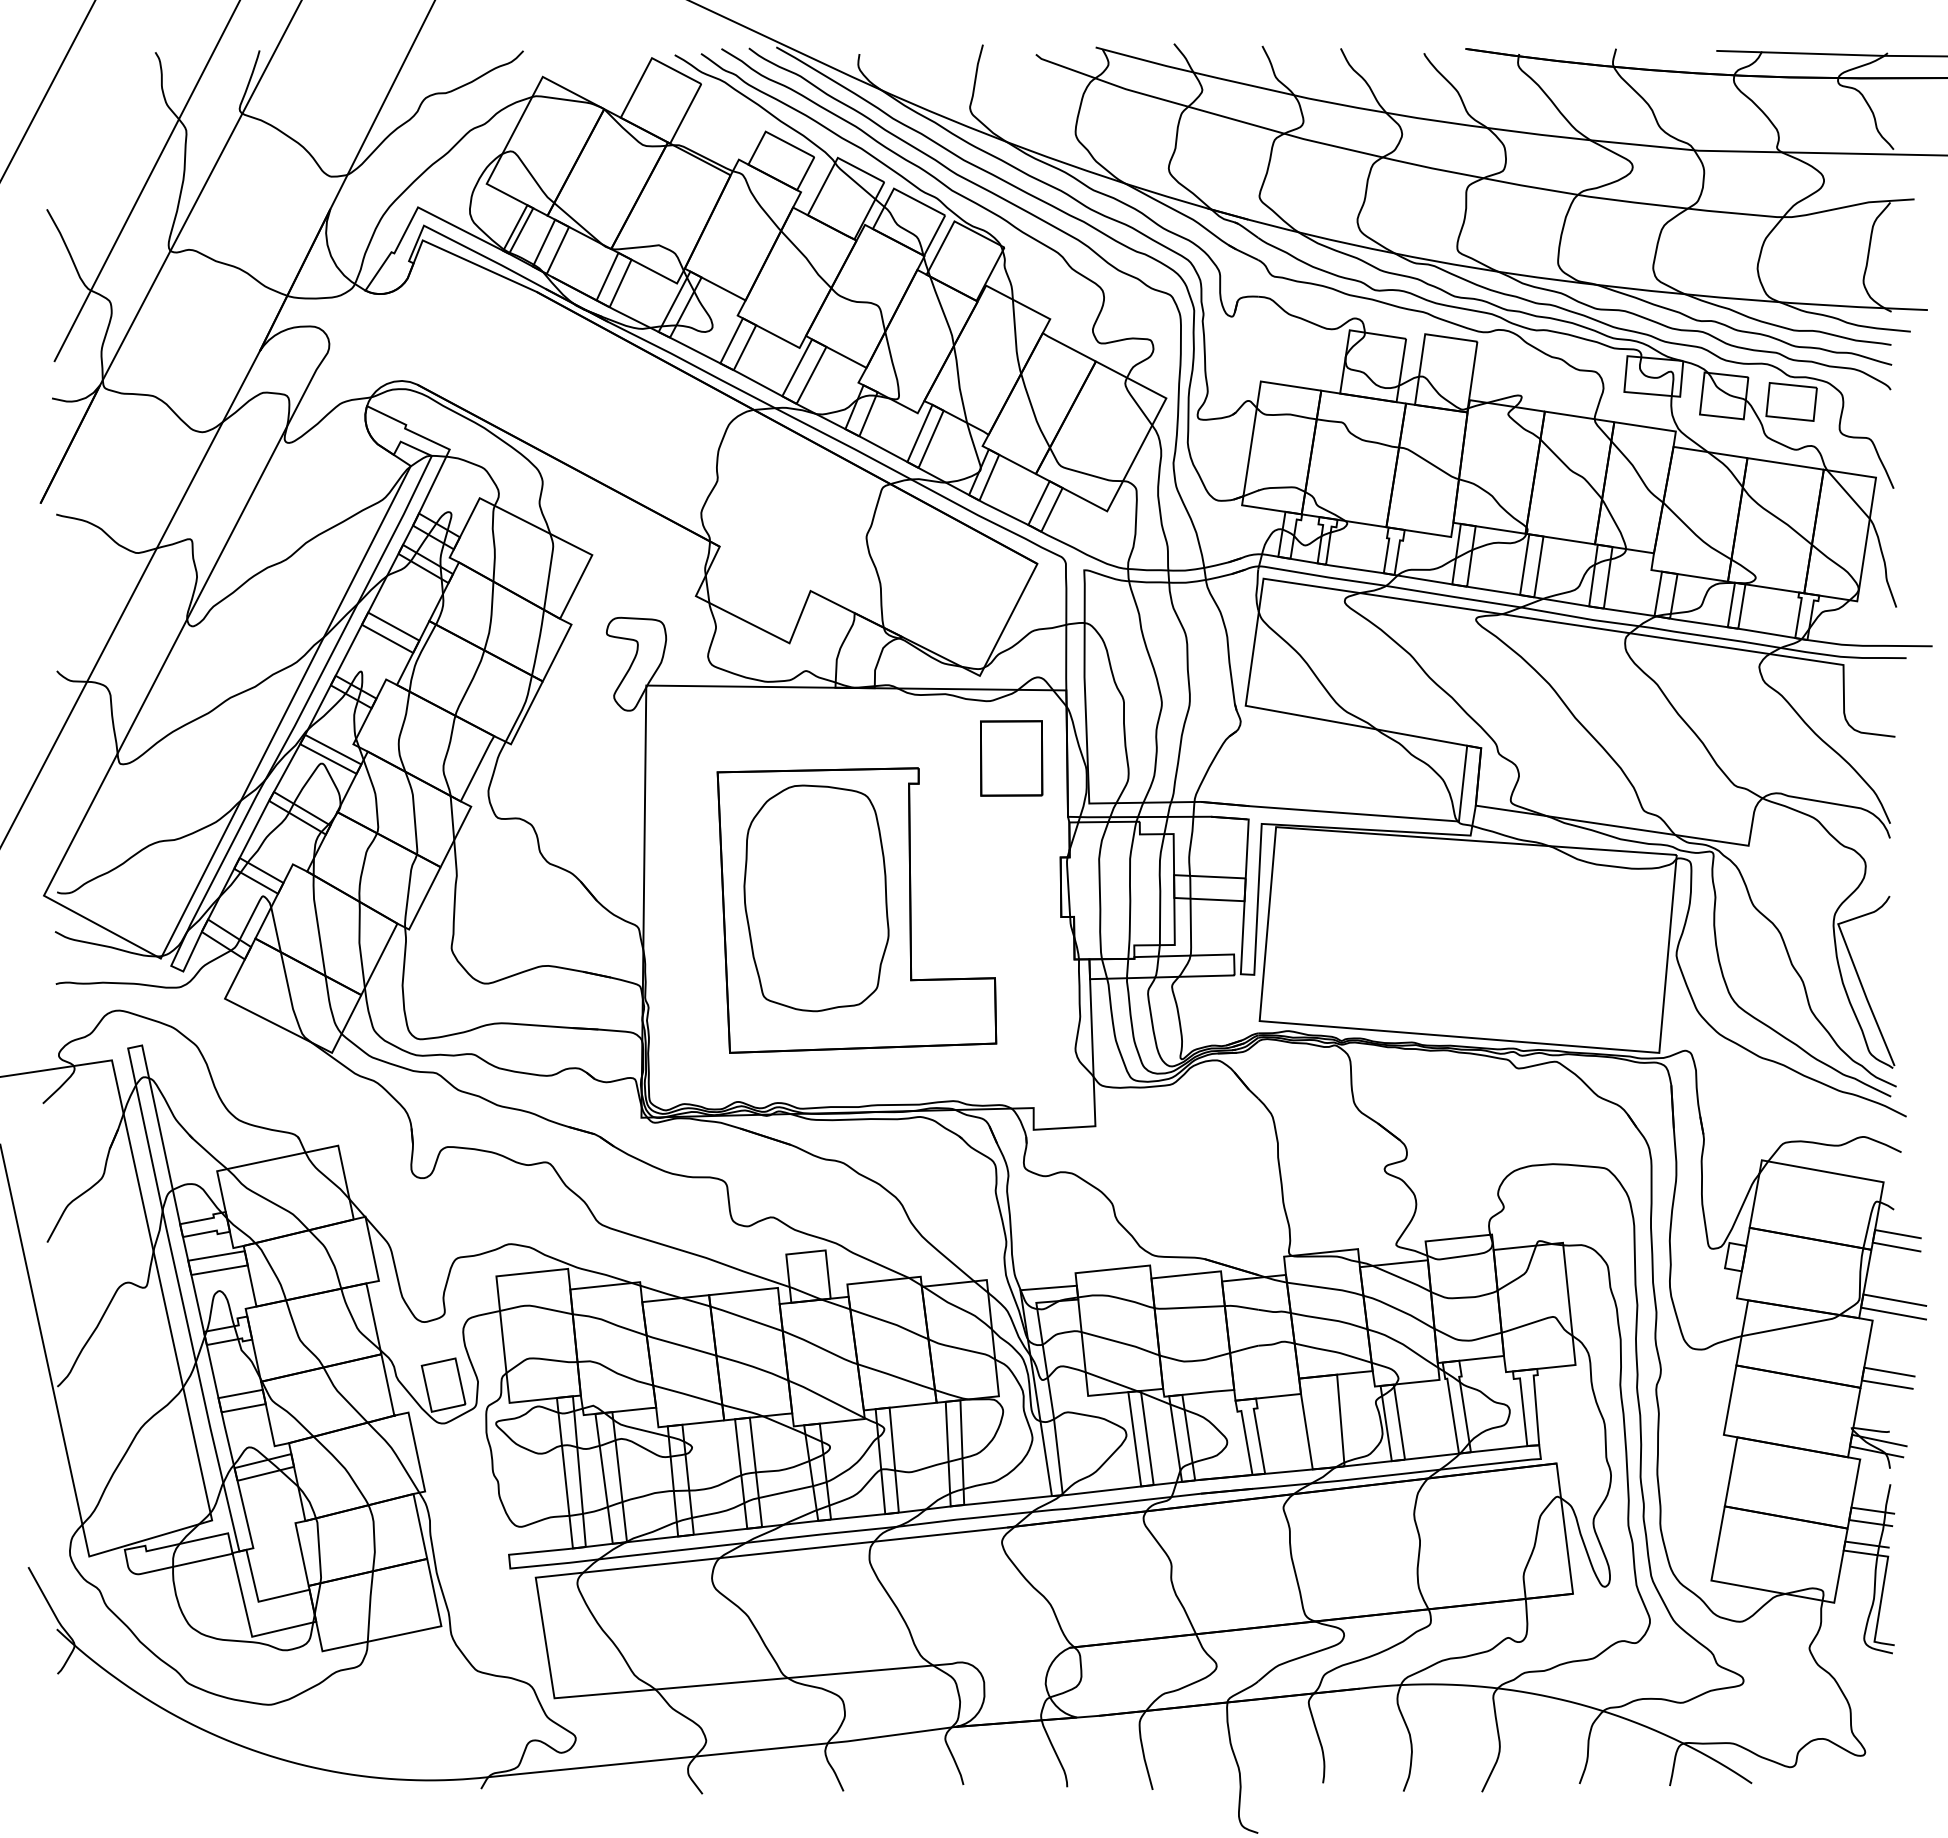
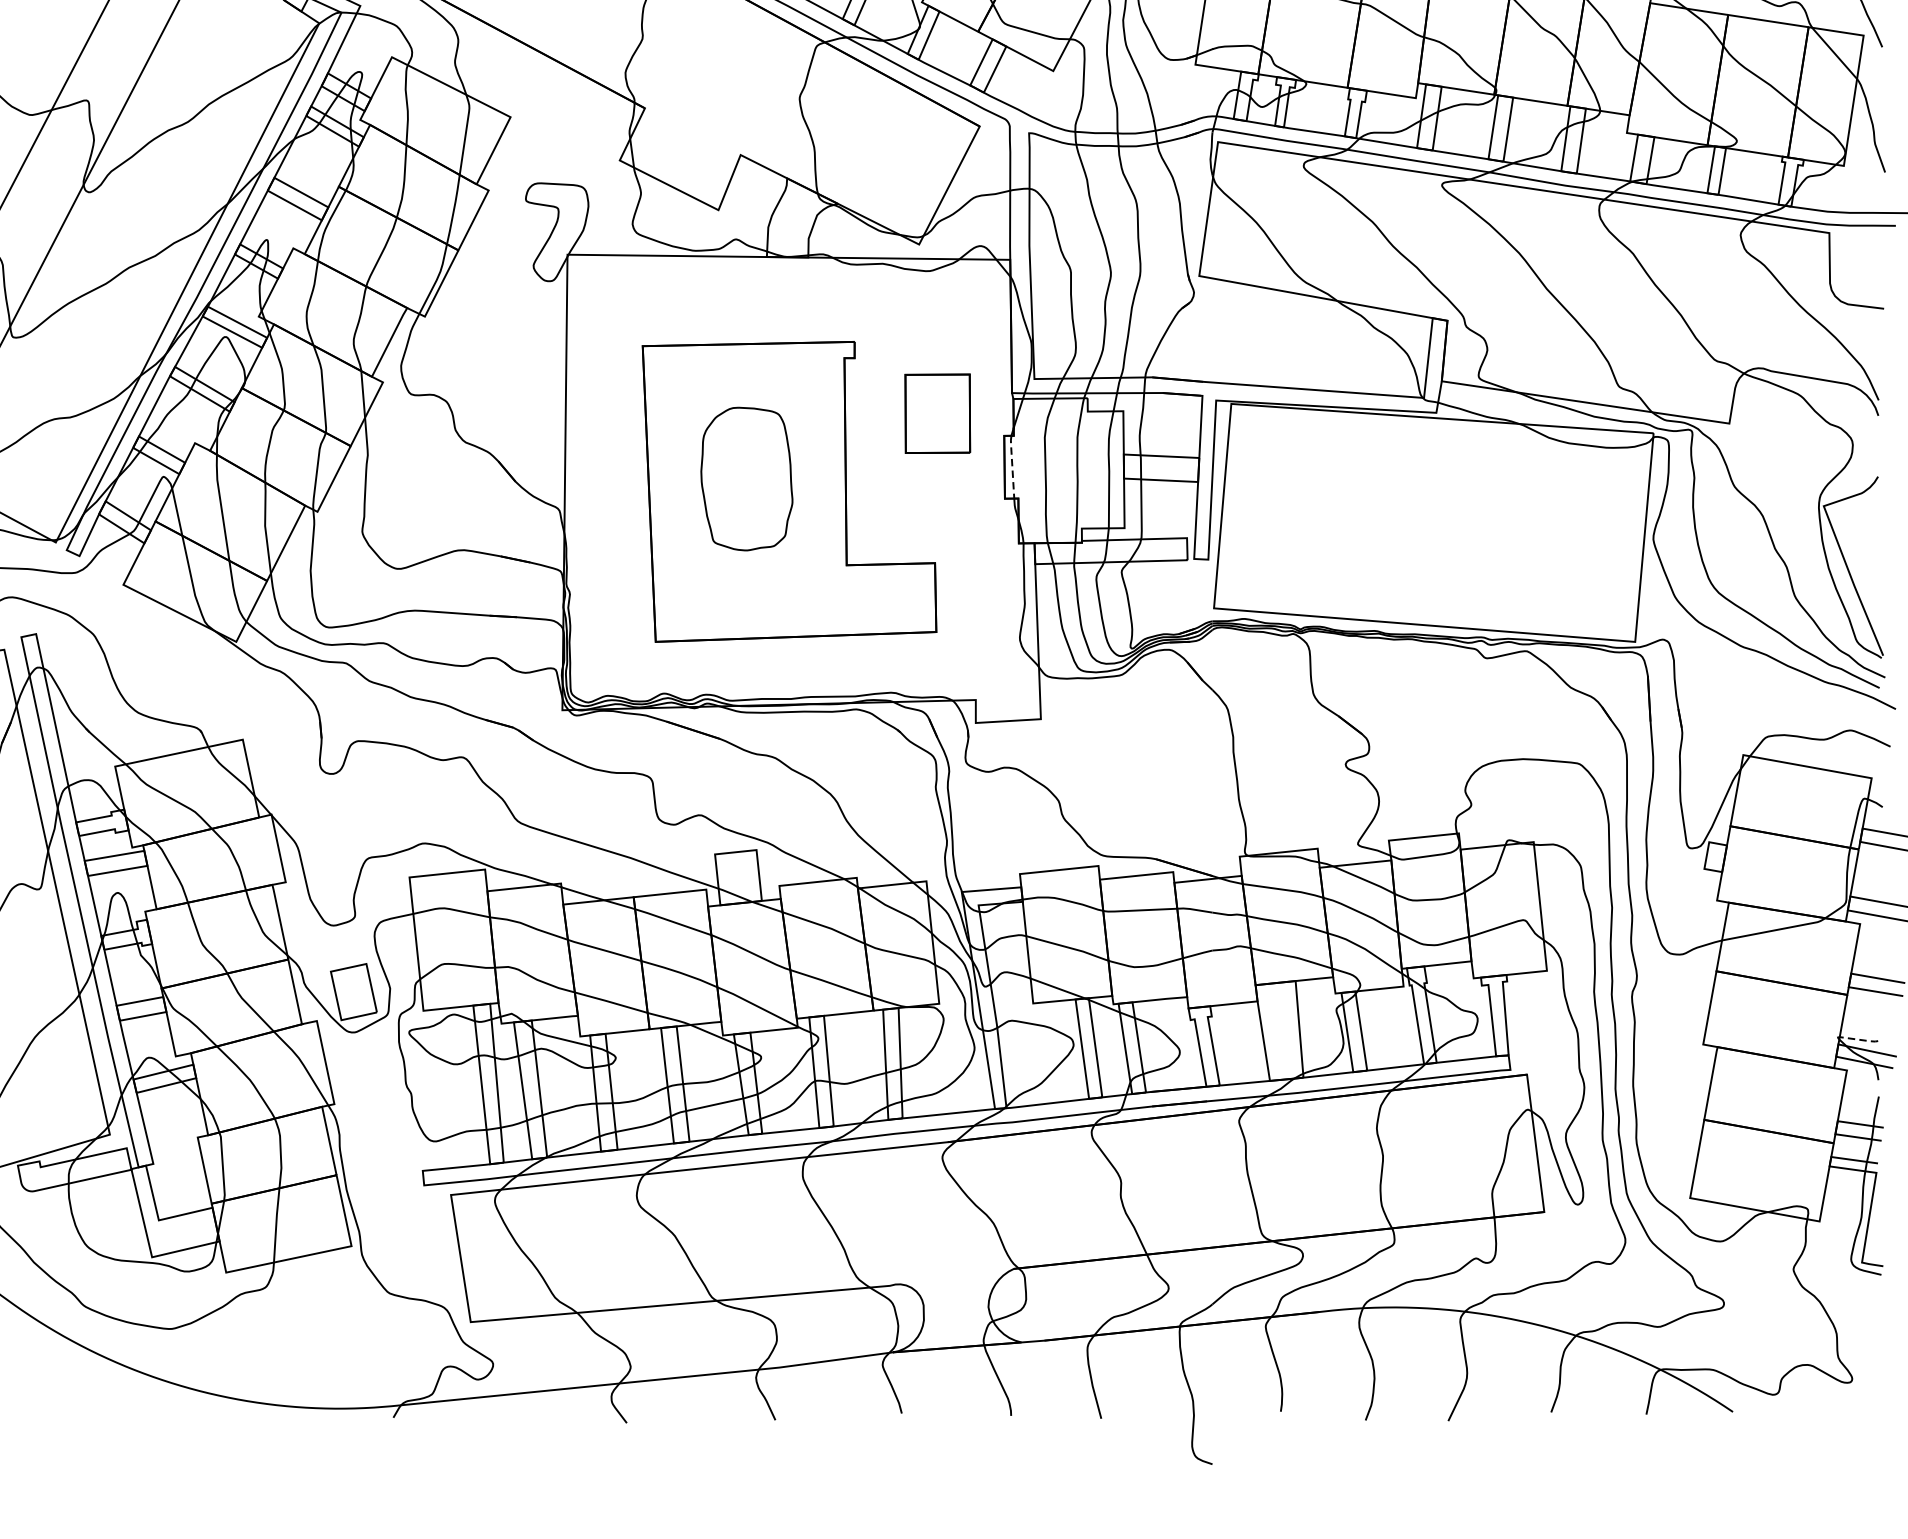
part: (1011, 758) -> (937, 413), moved
line: (1068, 885) -> (1012, 465), solid -> dashed
part: (816, 898) -> (746, 479), size x0.6
line: (1873, 1430) -> (1860, 1039), solid -> dashed

